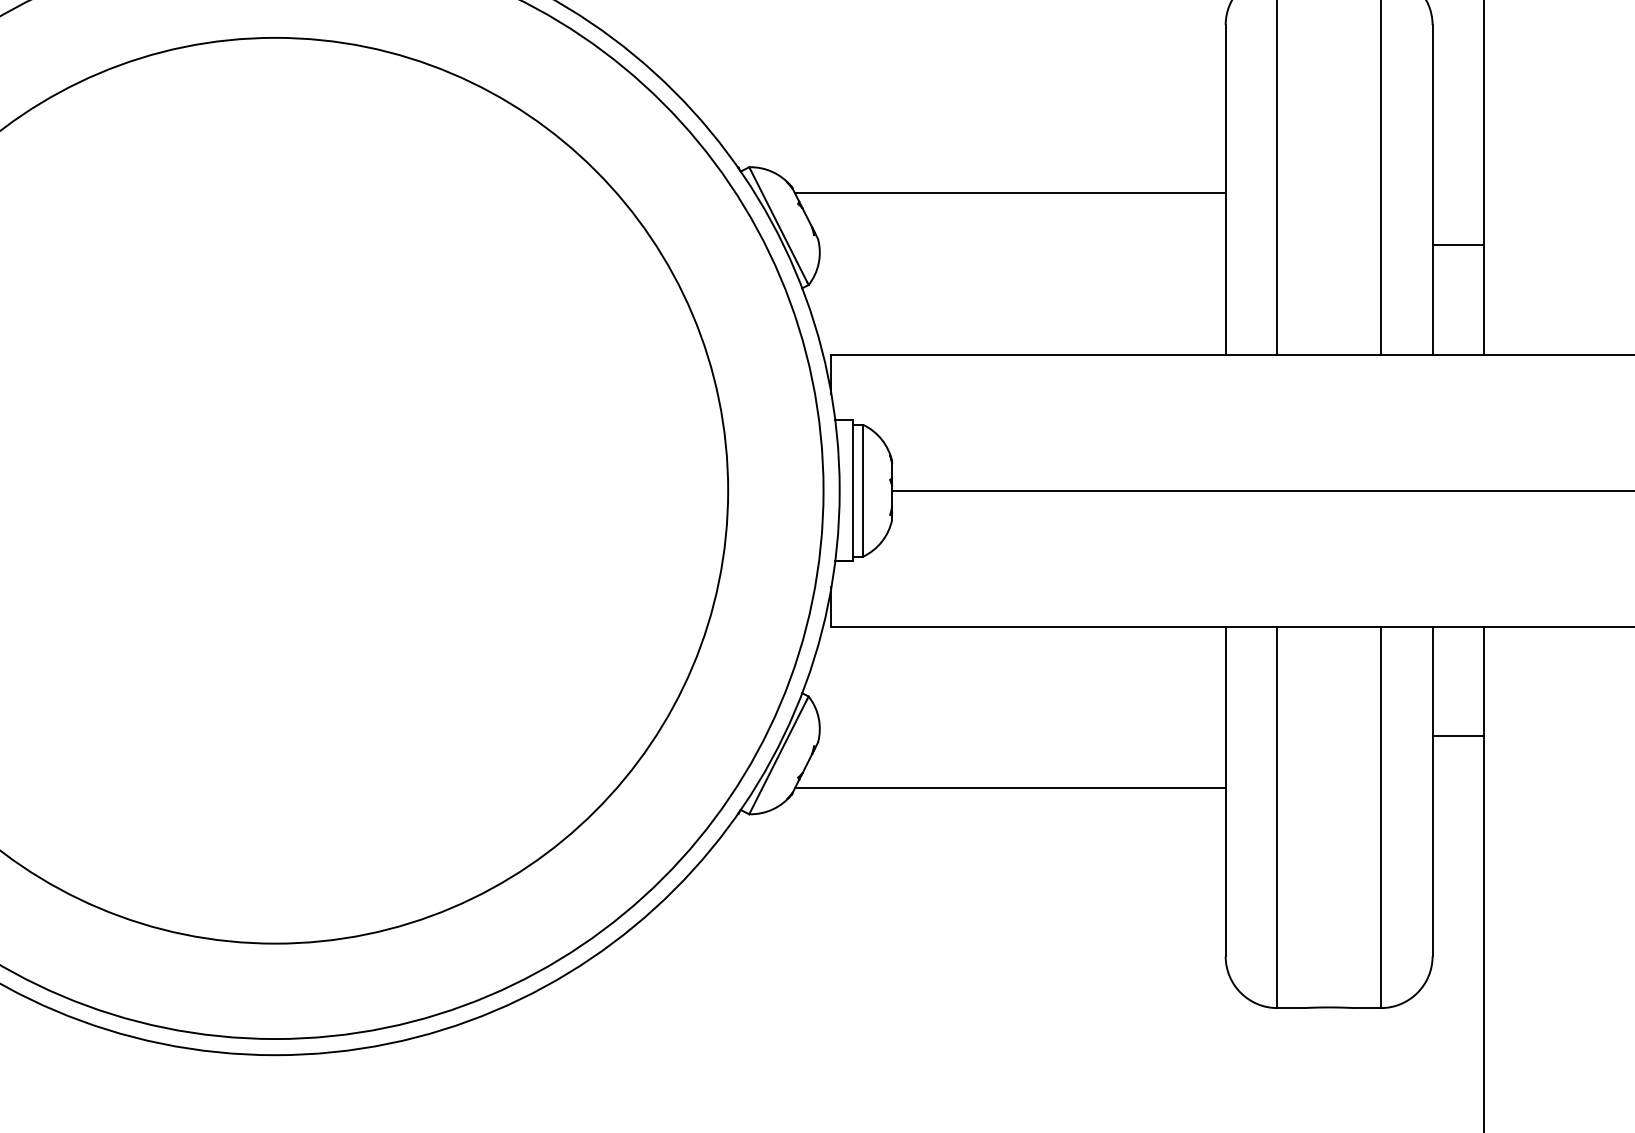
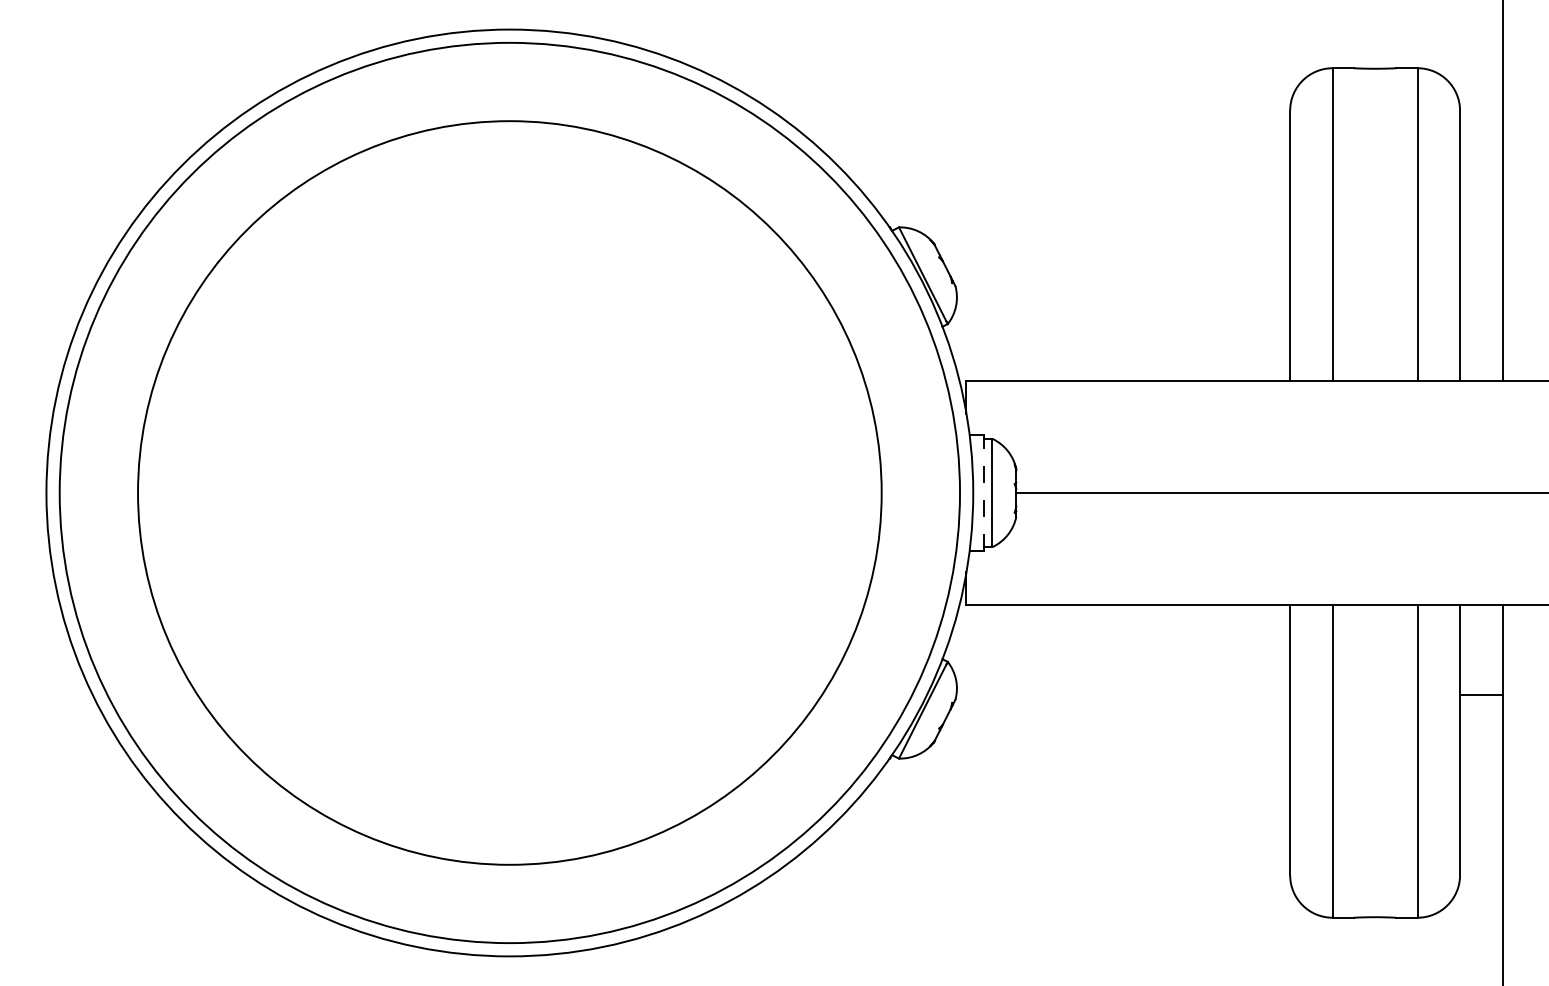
line: (1010, 192) -> (1113, 248), removed
line: (1458, 245) -> (1481, 291), removed
line: (853, 490) -> (984, 492), solid -> dashed
line: (1010, 788) -> (1113, 737), removed

